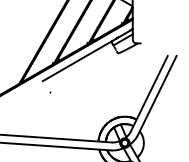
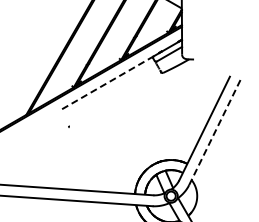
line: (77, 60) -> (106, 83), solid -> dashed
line: (157, 95) -> (215, 130), solid -> dashed

